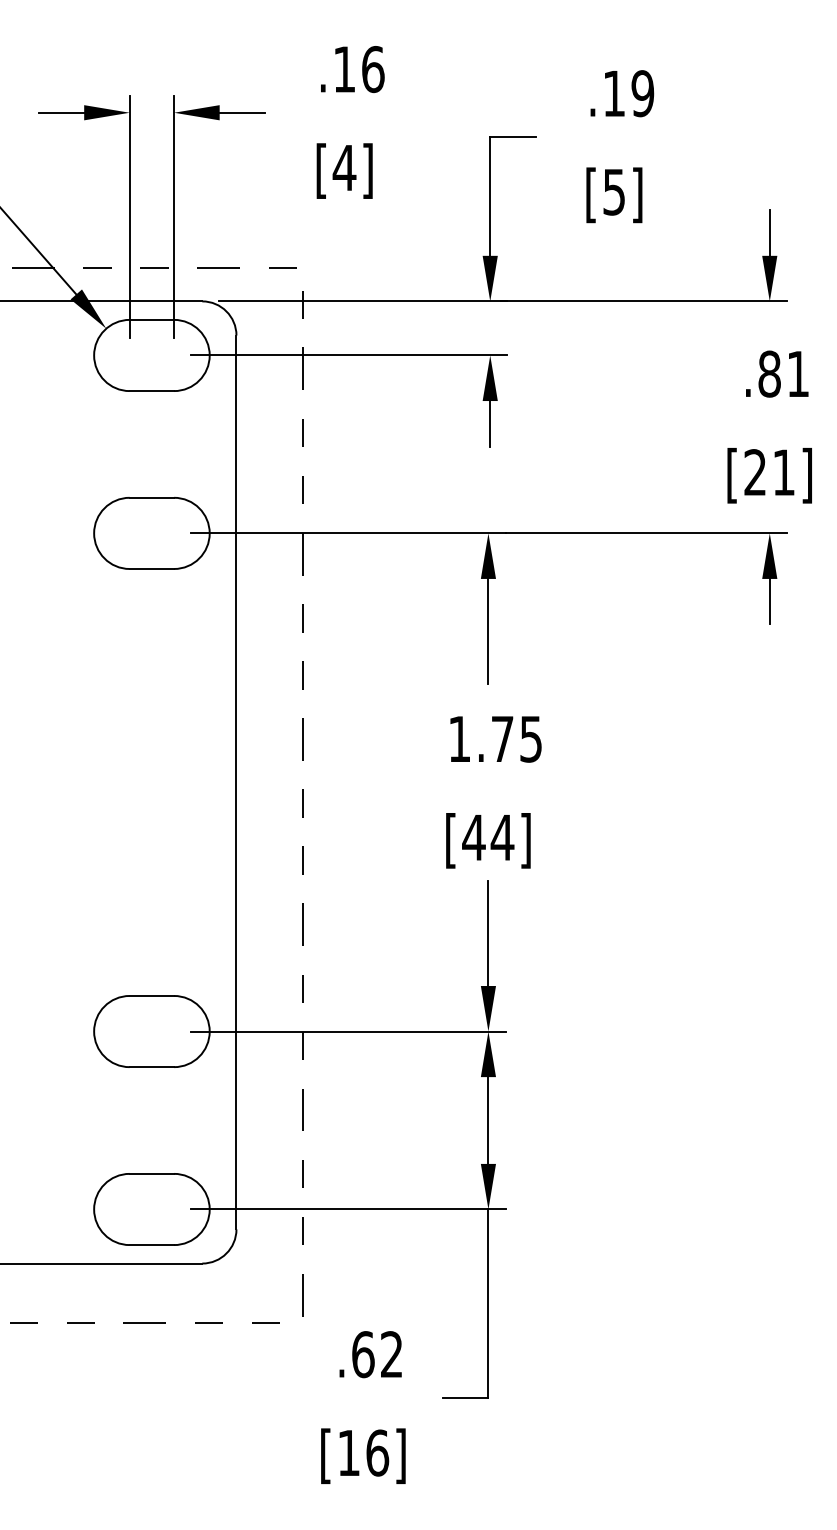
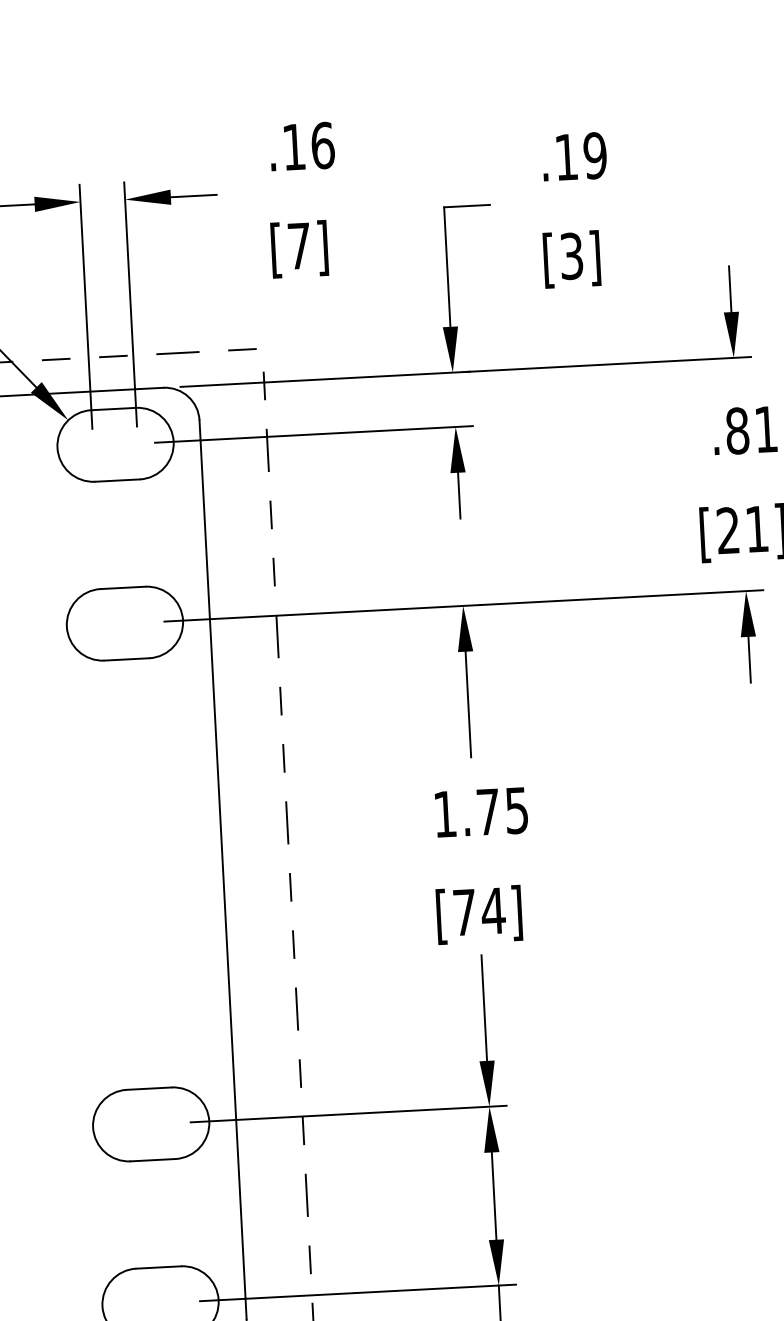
text: (344, 167) -> (299, 245), [4] -> [7]
text: (614, 191) -> (571, 255), [5] -> [3]
text: (473, 837) -> (464, 912), [44] -> [74]

